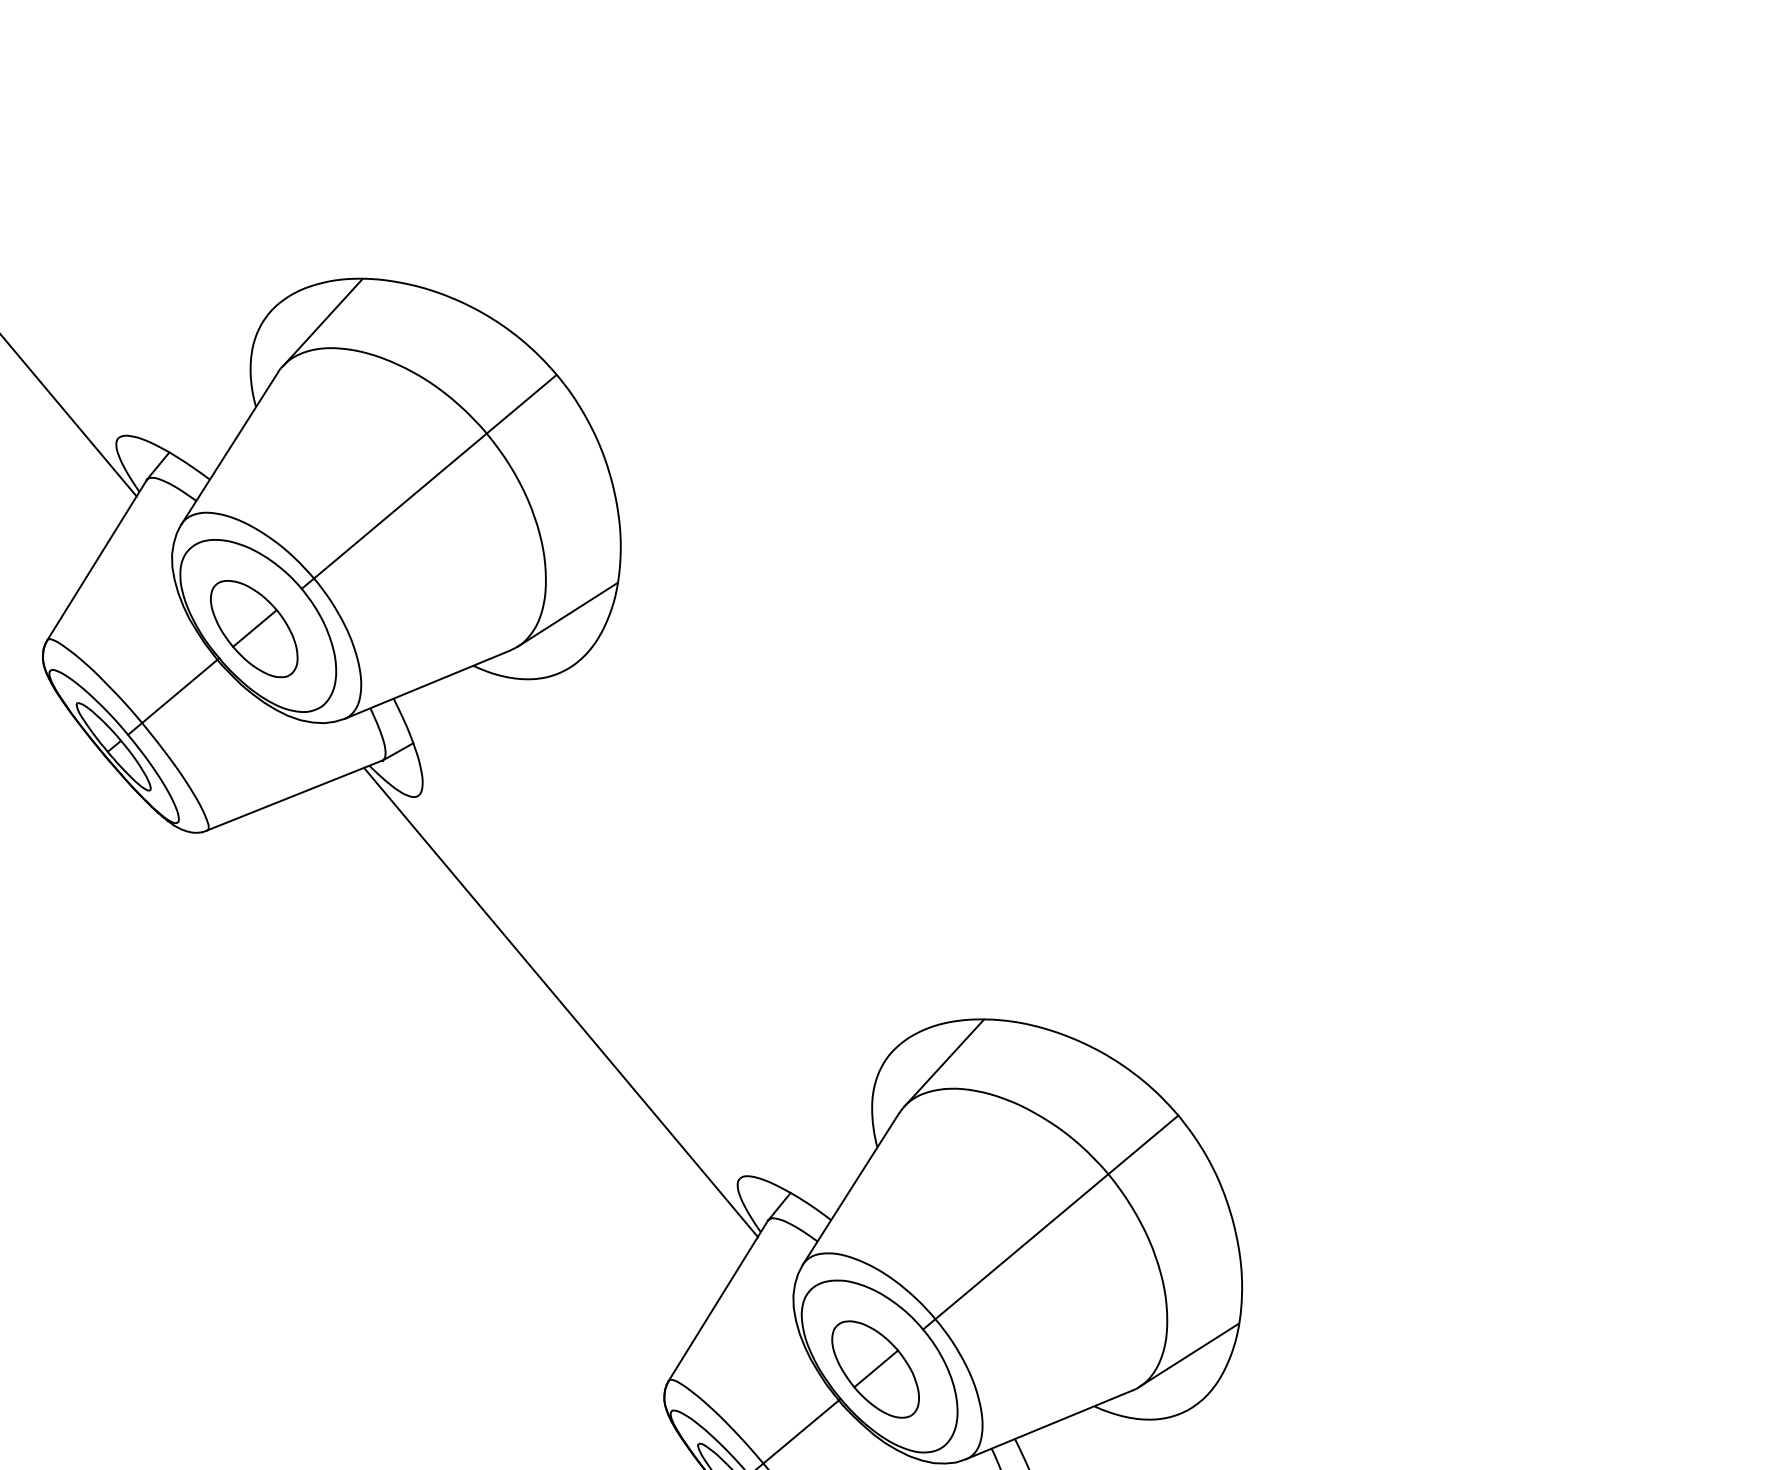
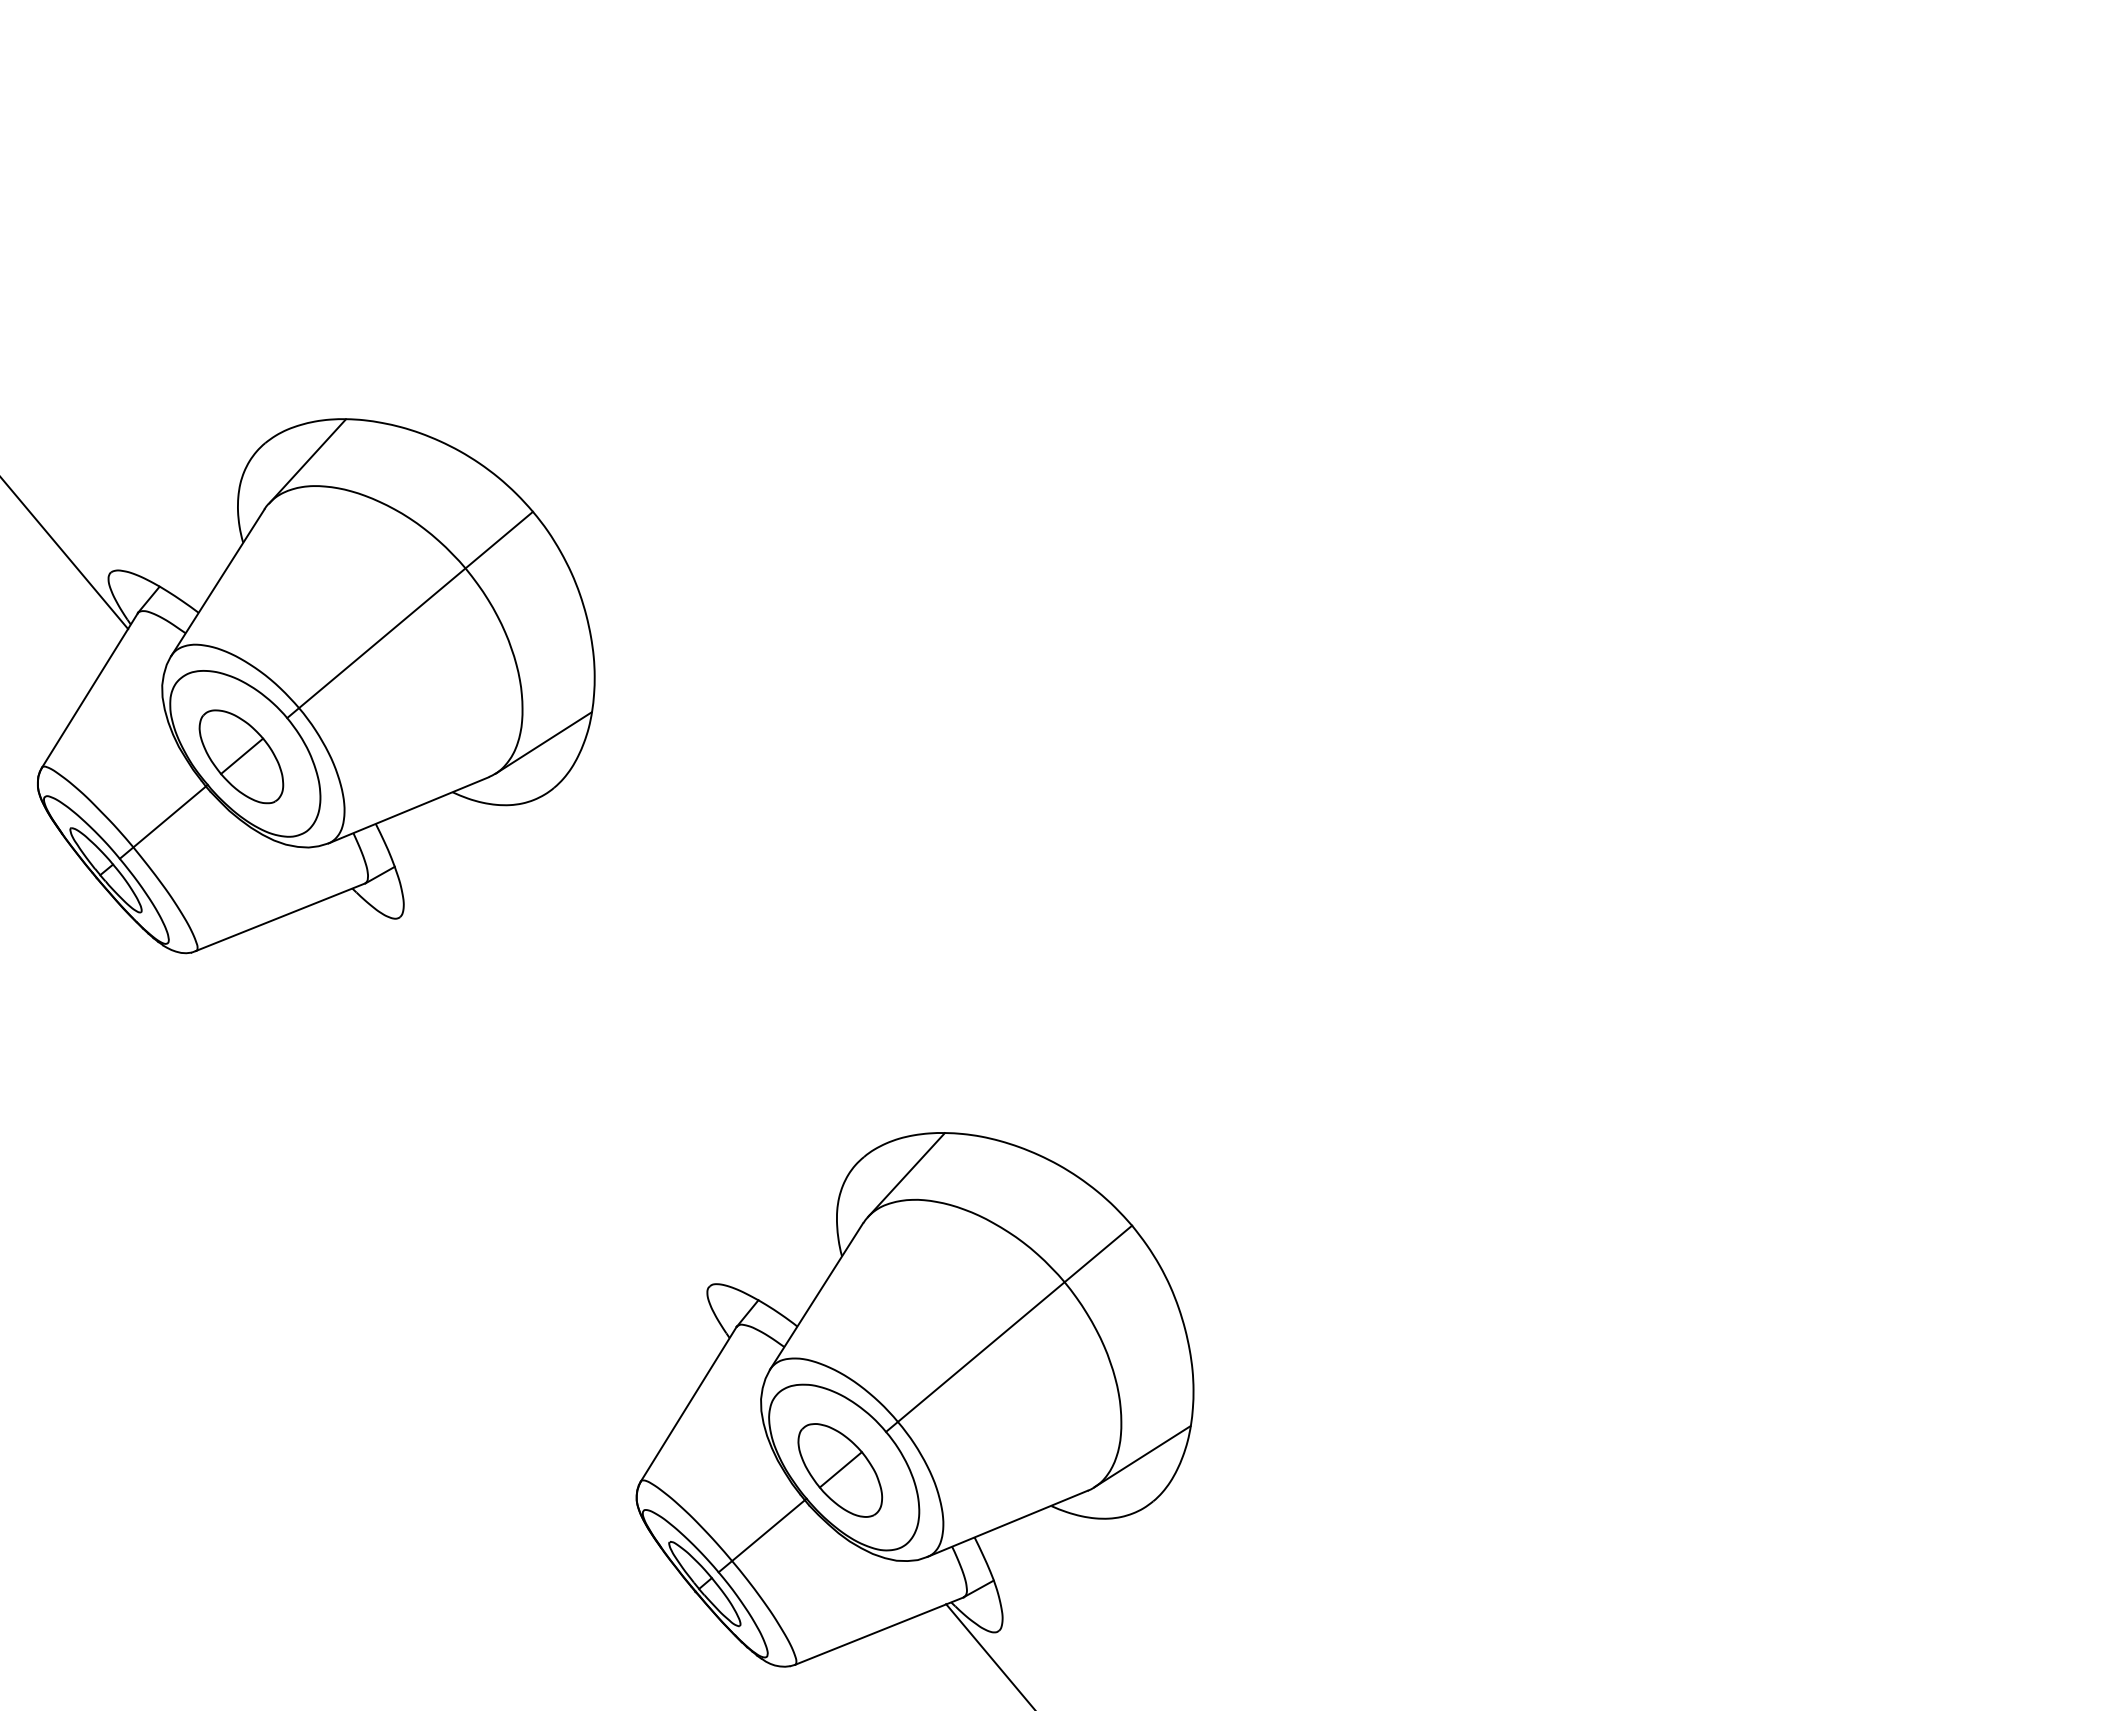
line: (561, 1002) -> (537, 1116), removed

